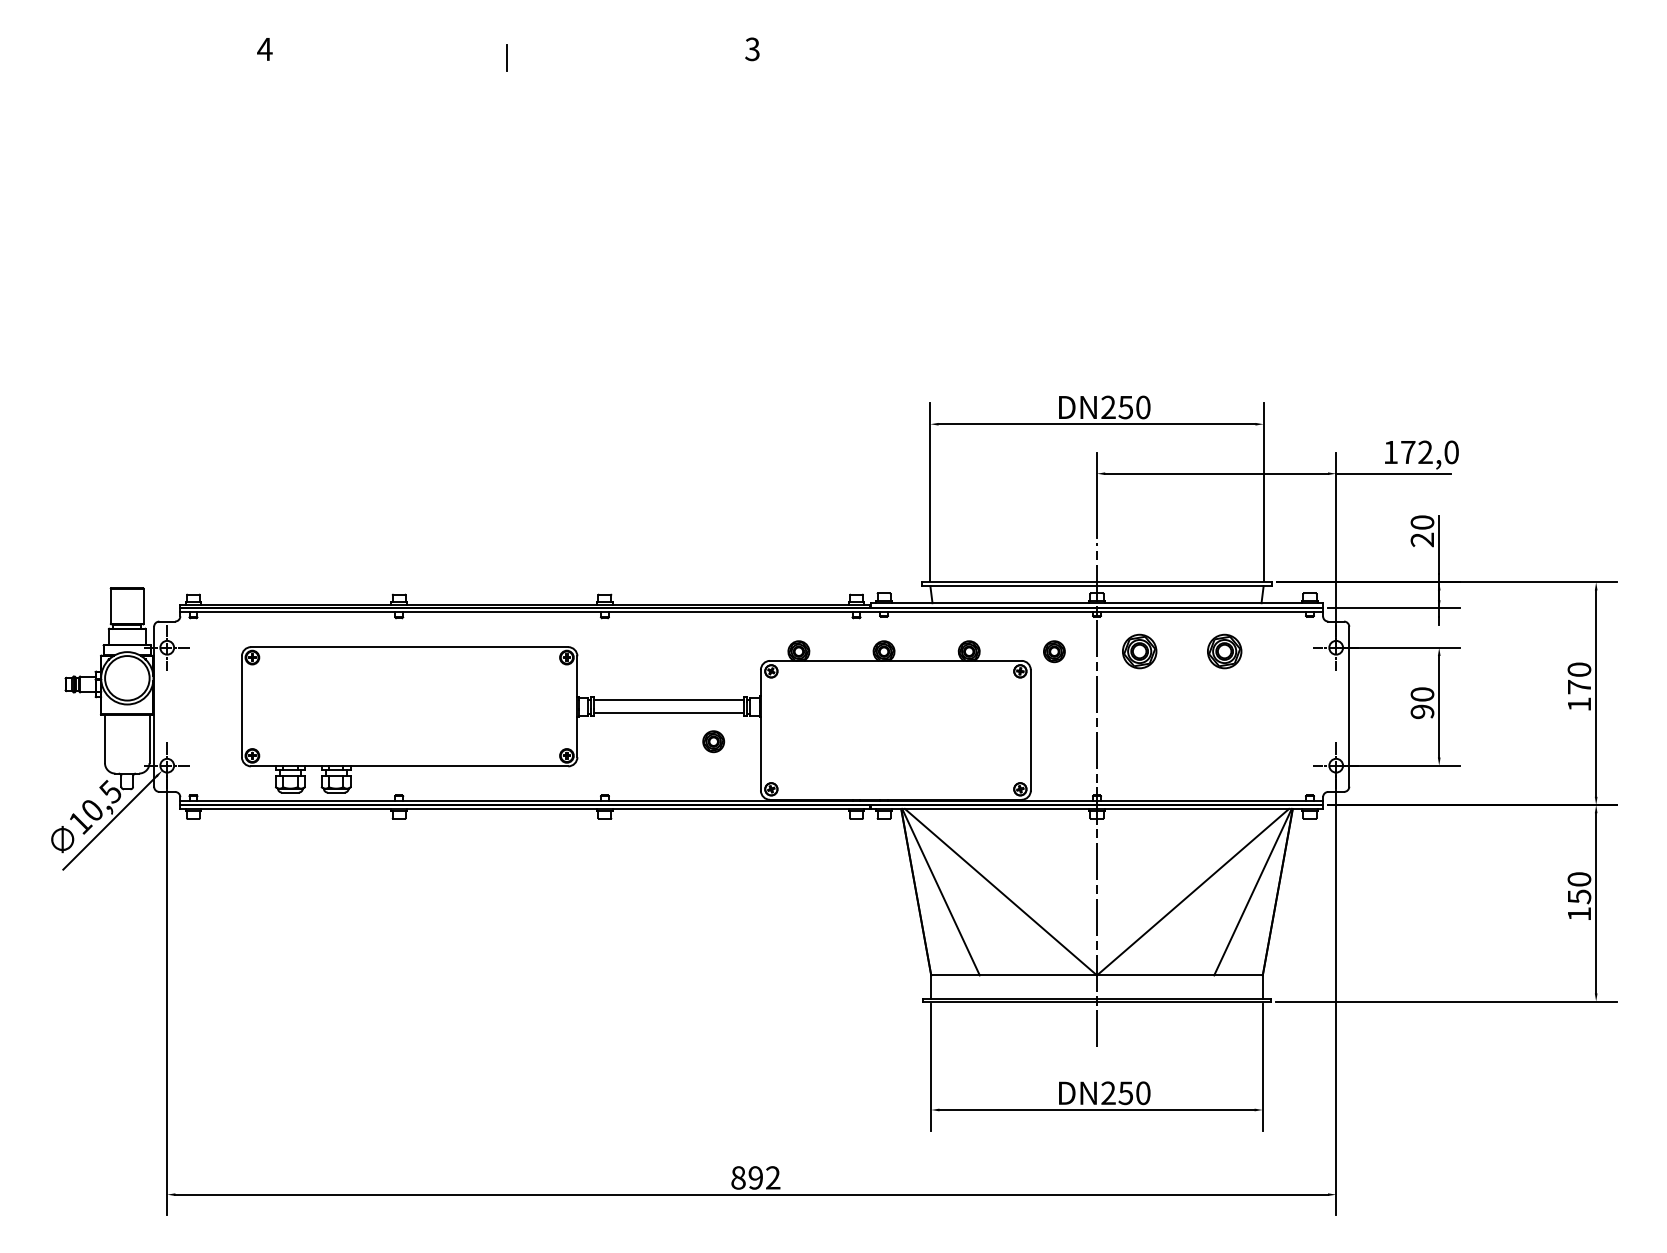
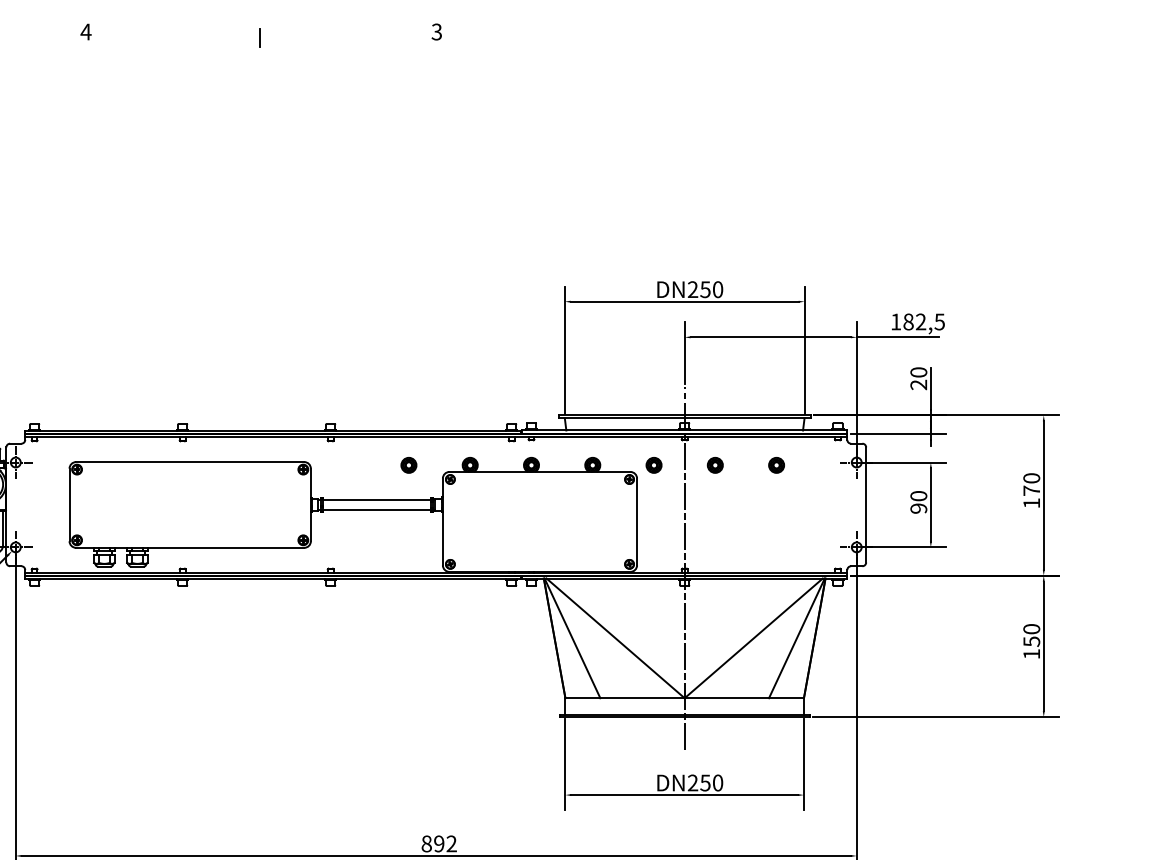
text: (1429, 452) -> (923, 322), 172,0 -> 182,5
part: (1139, 651) -> (715, 465), size x0.62
part: (1224, 651) -> (776, 465), size x0.62
part: (713, 741) -> (408, 465), moved

